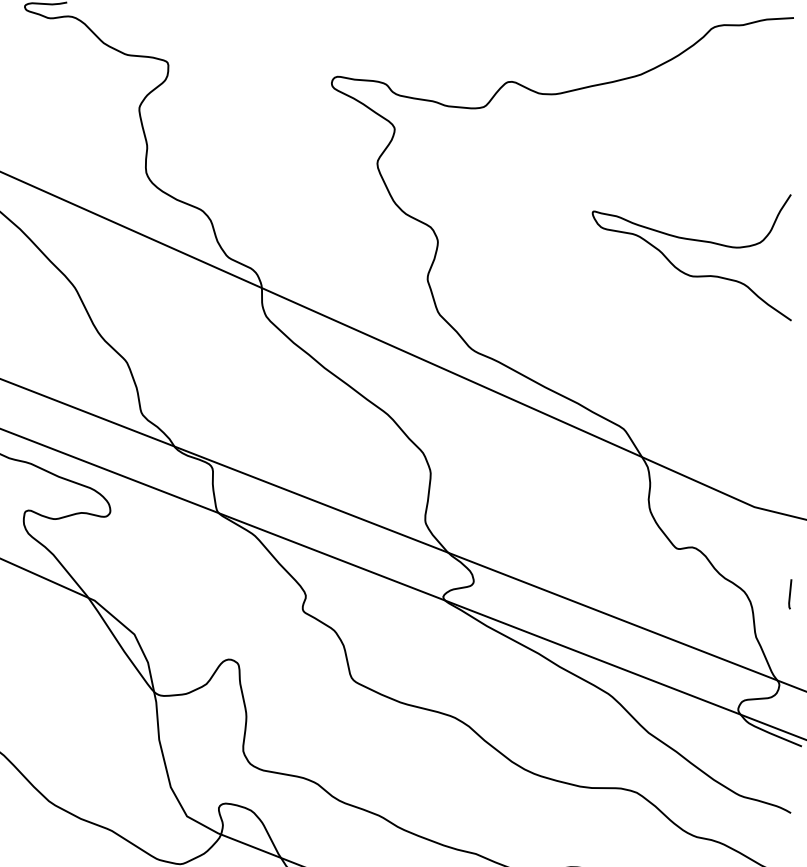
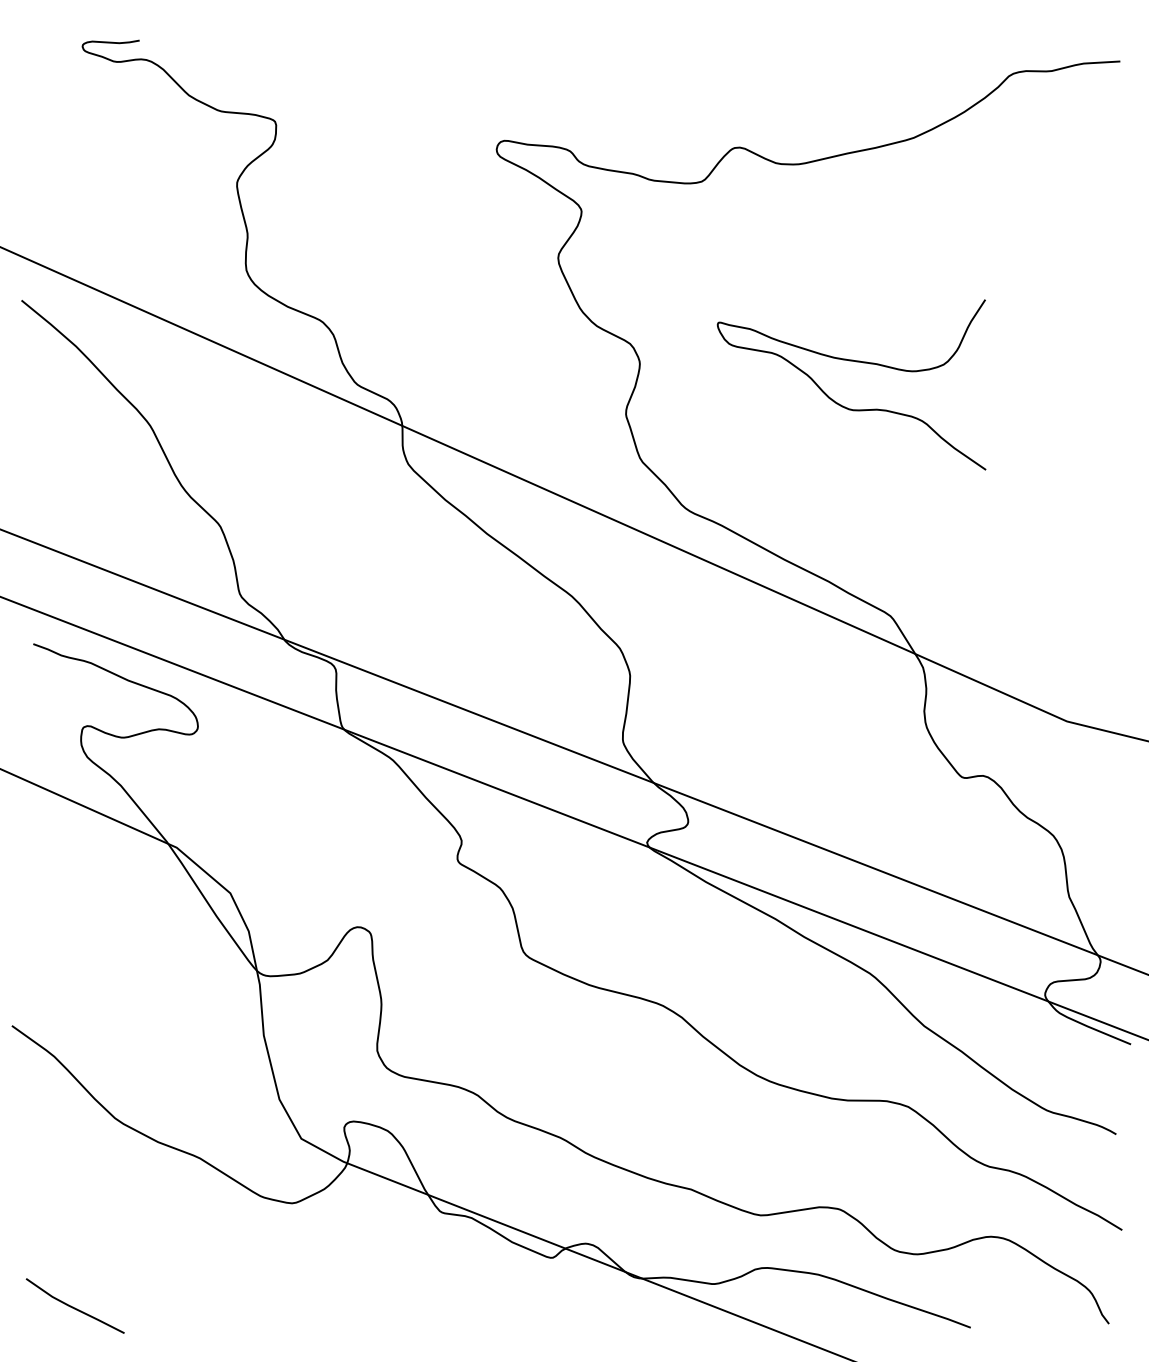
curve: (684, 272) -> (841, 404), moved
line: (789, 593) -> (1114, 838), removed

